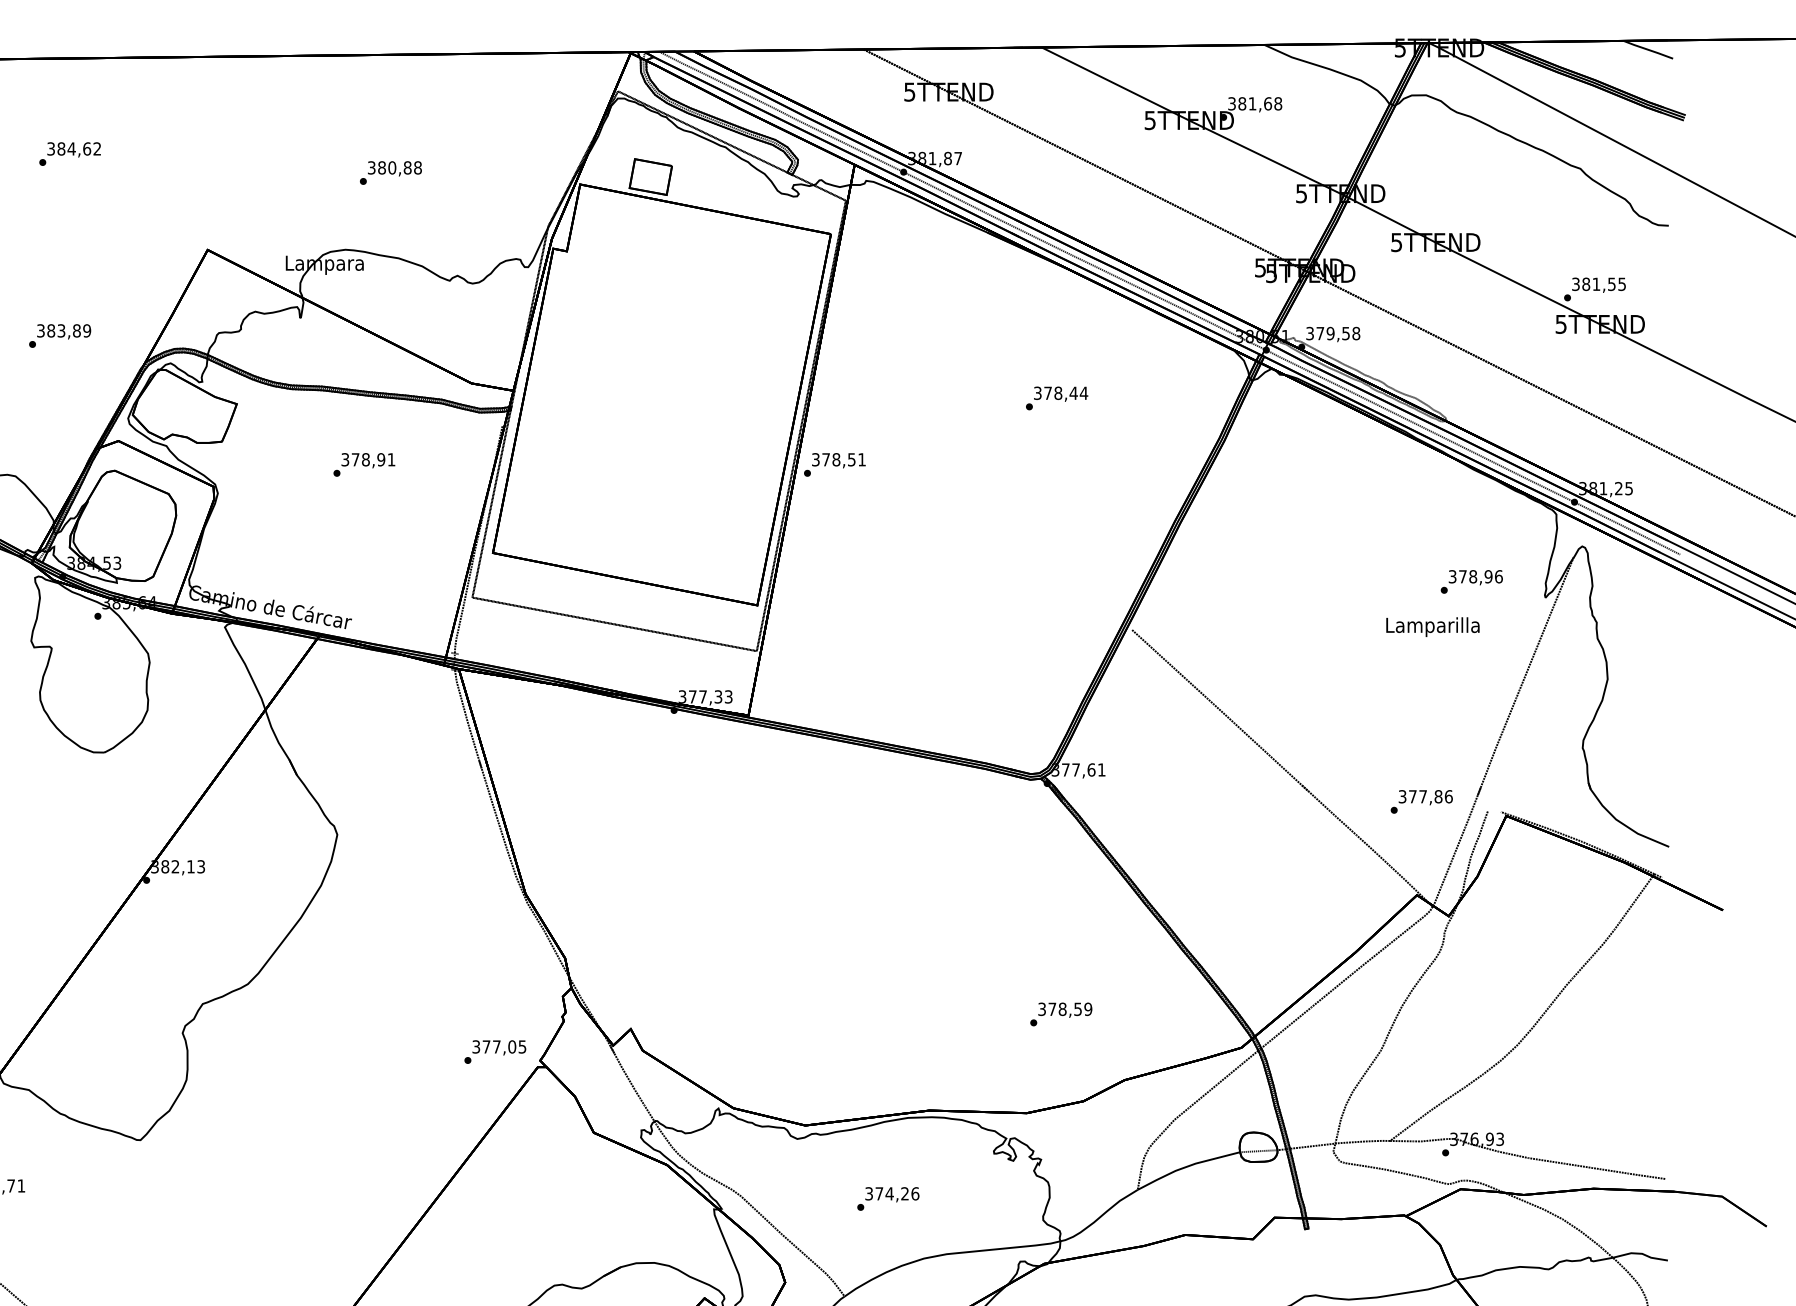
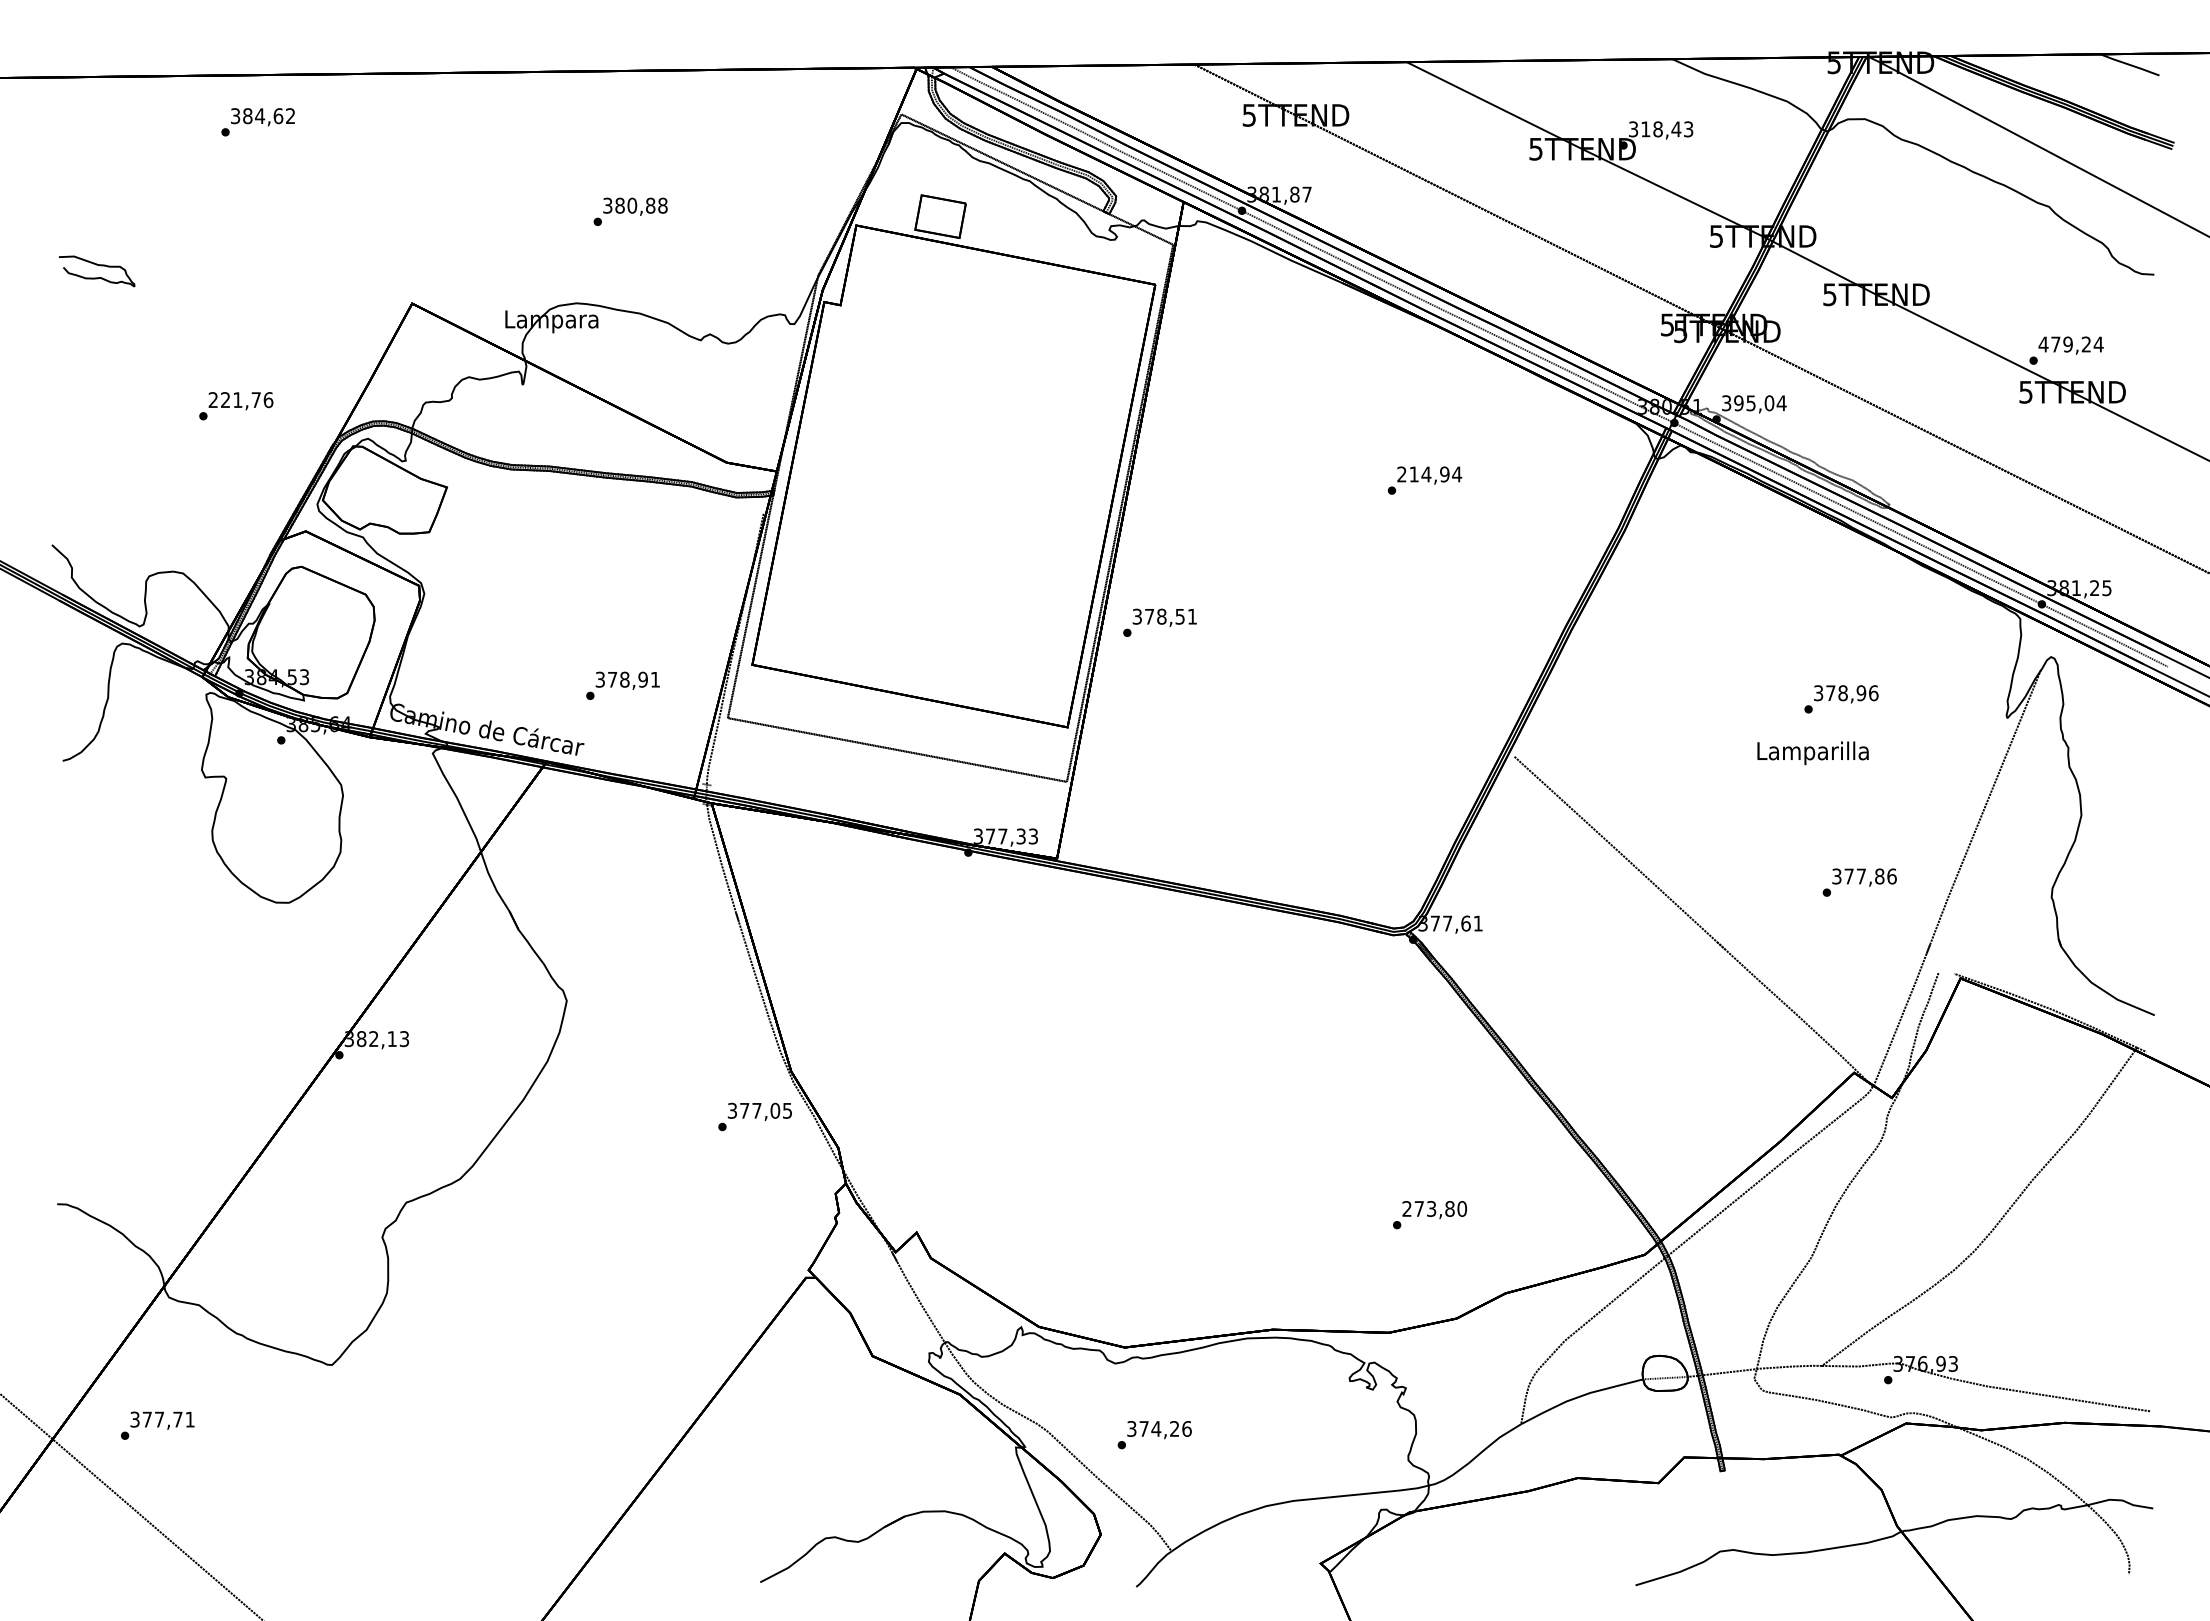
text: (1260, 103) -> (1667, 129), 381,68 -> 318,43
text: (69, 154) -> (257, 122), moved
text: (1598, 284) -> (2070, 344), 381,55 -> 479,24
text: (63, 331) -> (240, 400), 383,89 -> 221,76
text: (1338, 333) -> (1760, 403), 379,58 -> 395,04
text: (1055, 393) -> (1423, 474), 378,44 -> 214,94
text: (363, 464) -> (622, 685), moved
text: (834, 464) -> (1159, 622), moved
text: (1471, 582) -> (1841, 699), moved
text: (1432, 627) -> (1812, 753), moved
text: (1421, 801) -> (1859, 882), moved
text: (1065, 1008) -> (1434, 1208), 378,59 -> 273,80
text: (494, 1051) -> (754, 1116), moved
text: (888, 1199) -> (1154, 1435), moved

